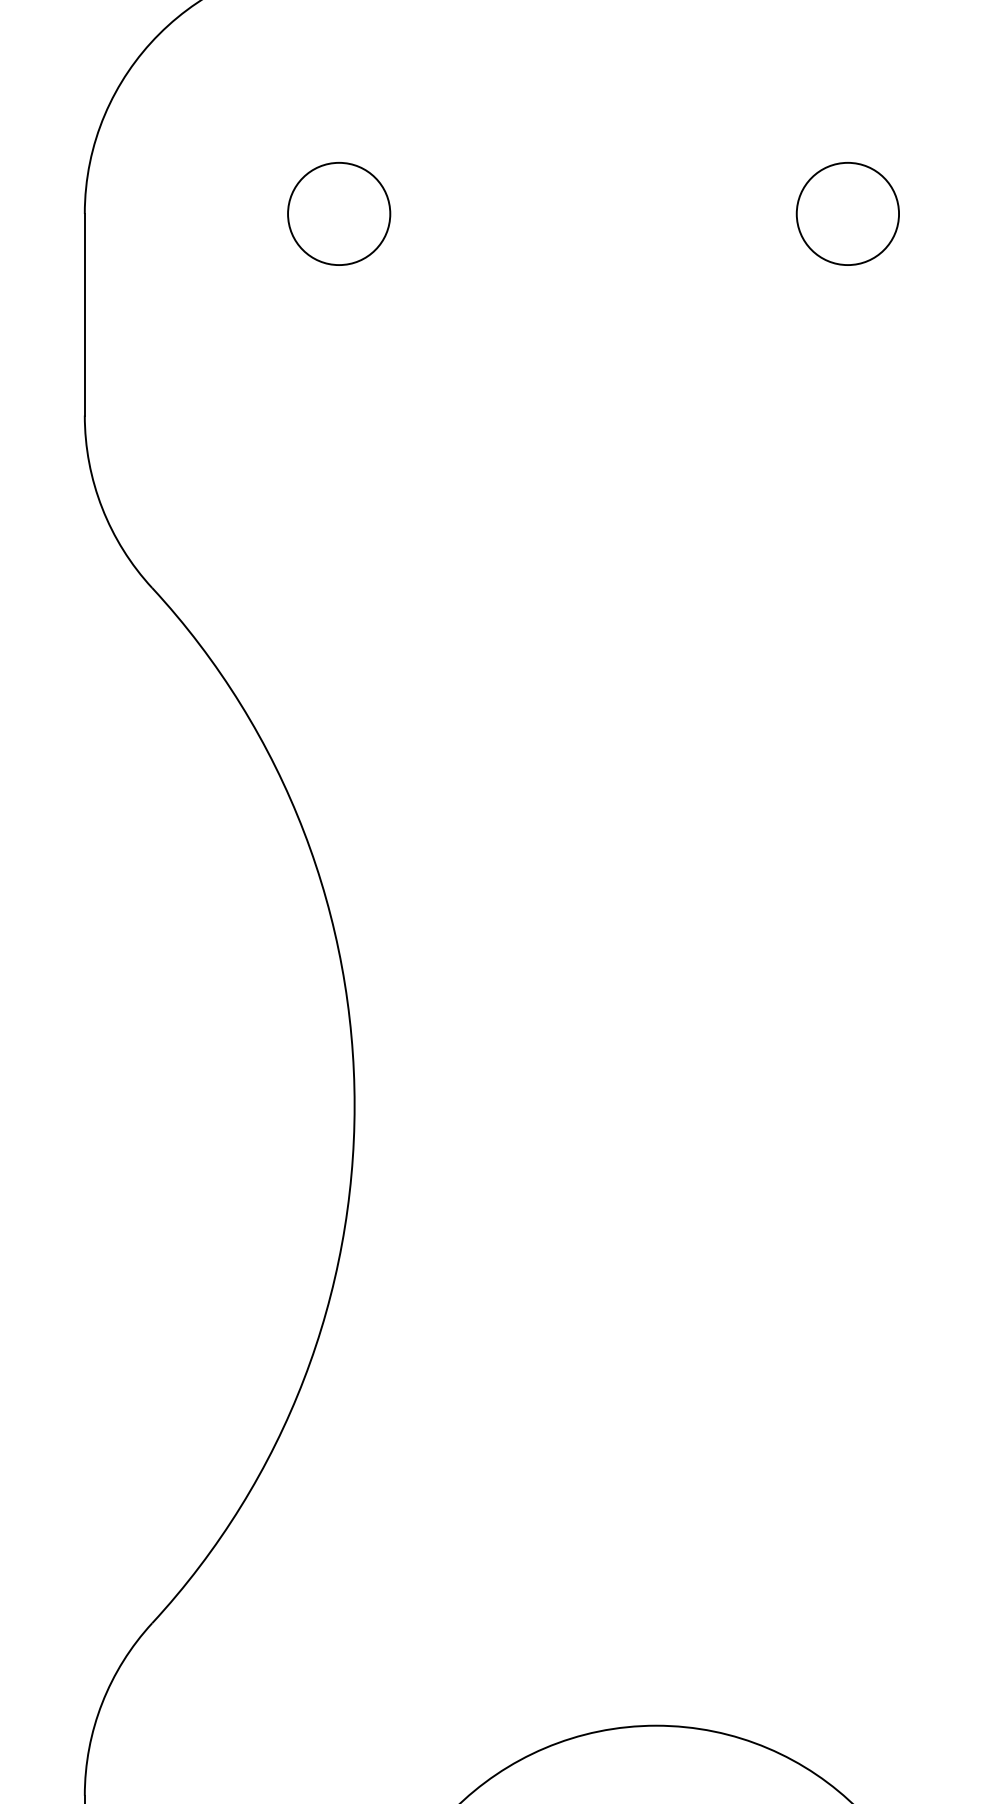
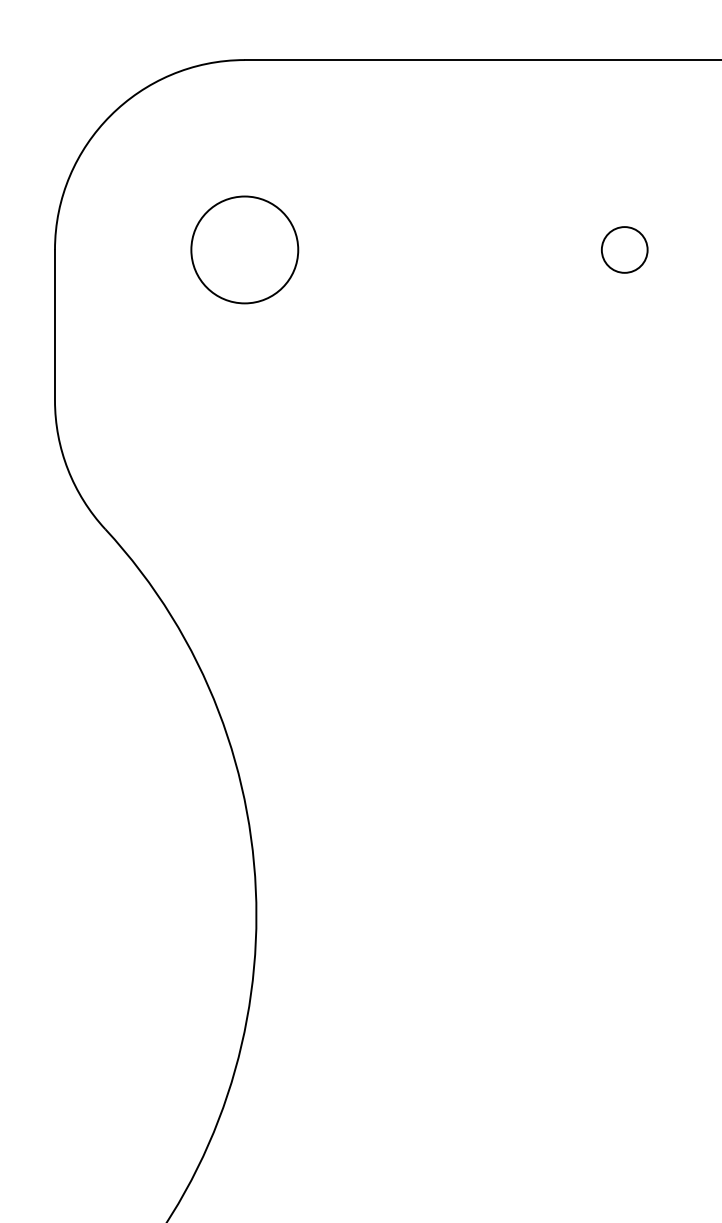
circle: (339, 213) -> (245, 249), size x1.4
circle: (847, 213) -> (624, 249), size x0.6

